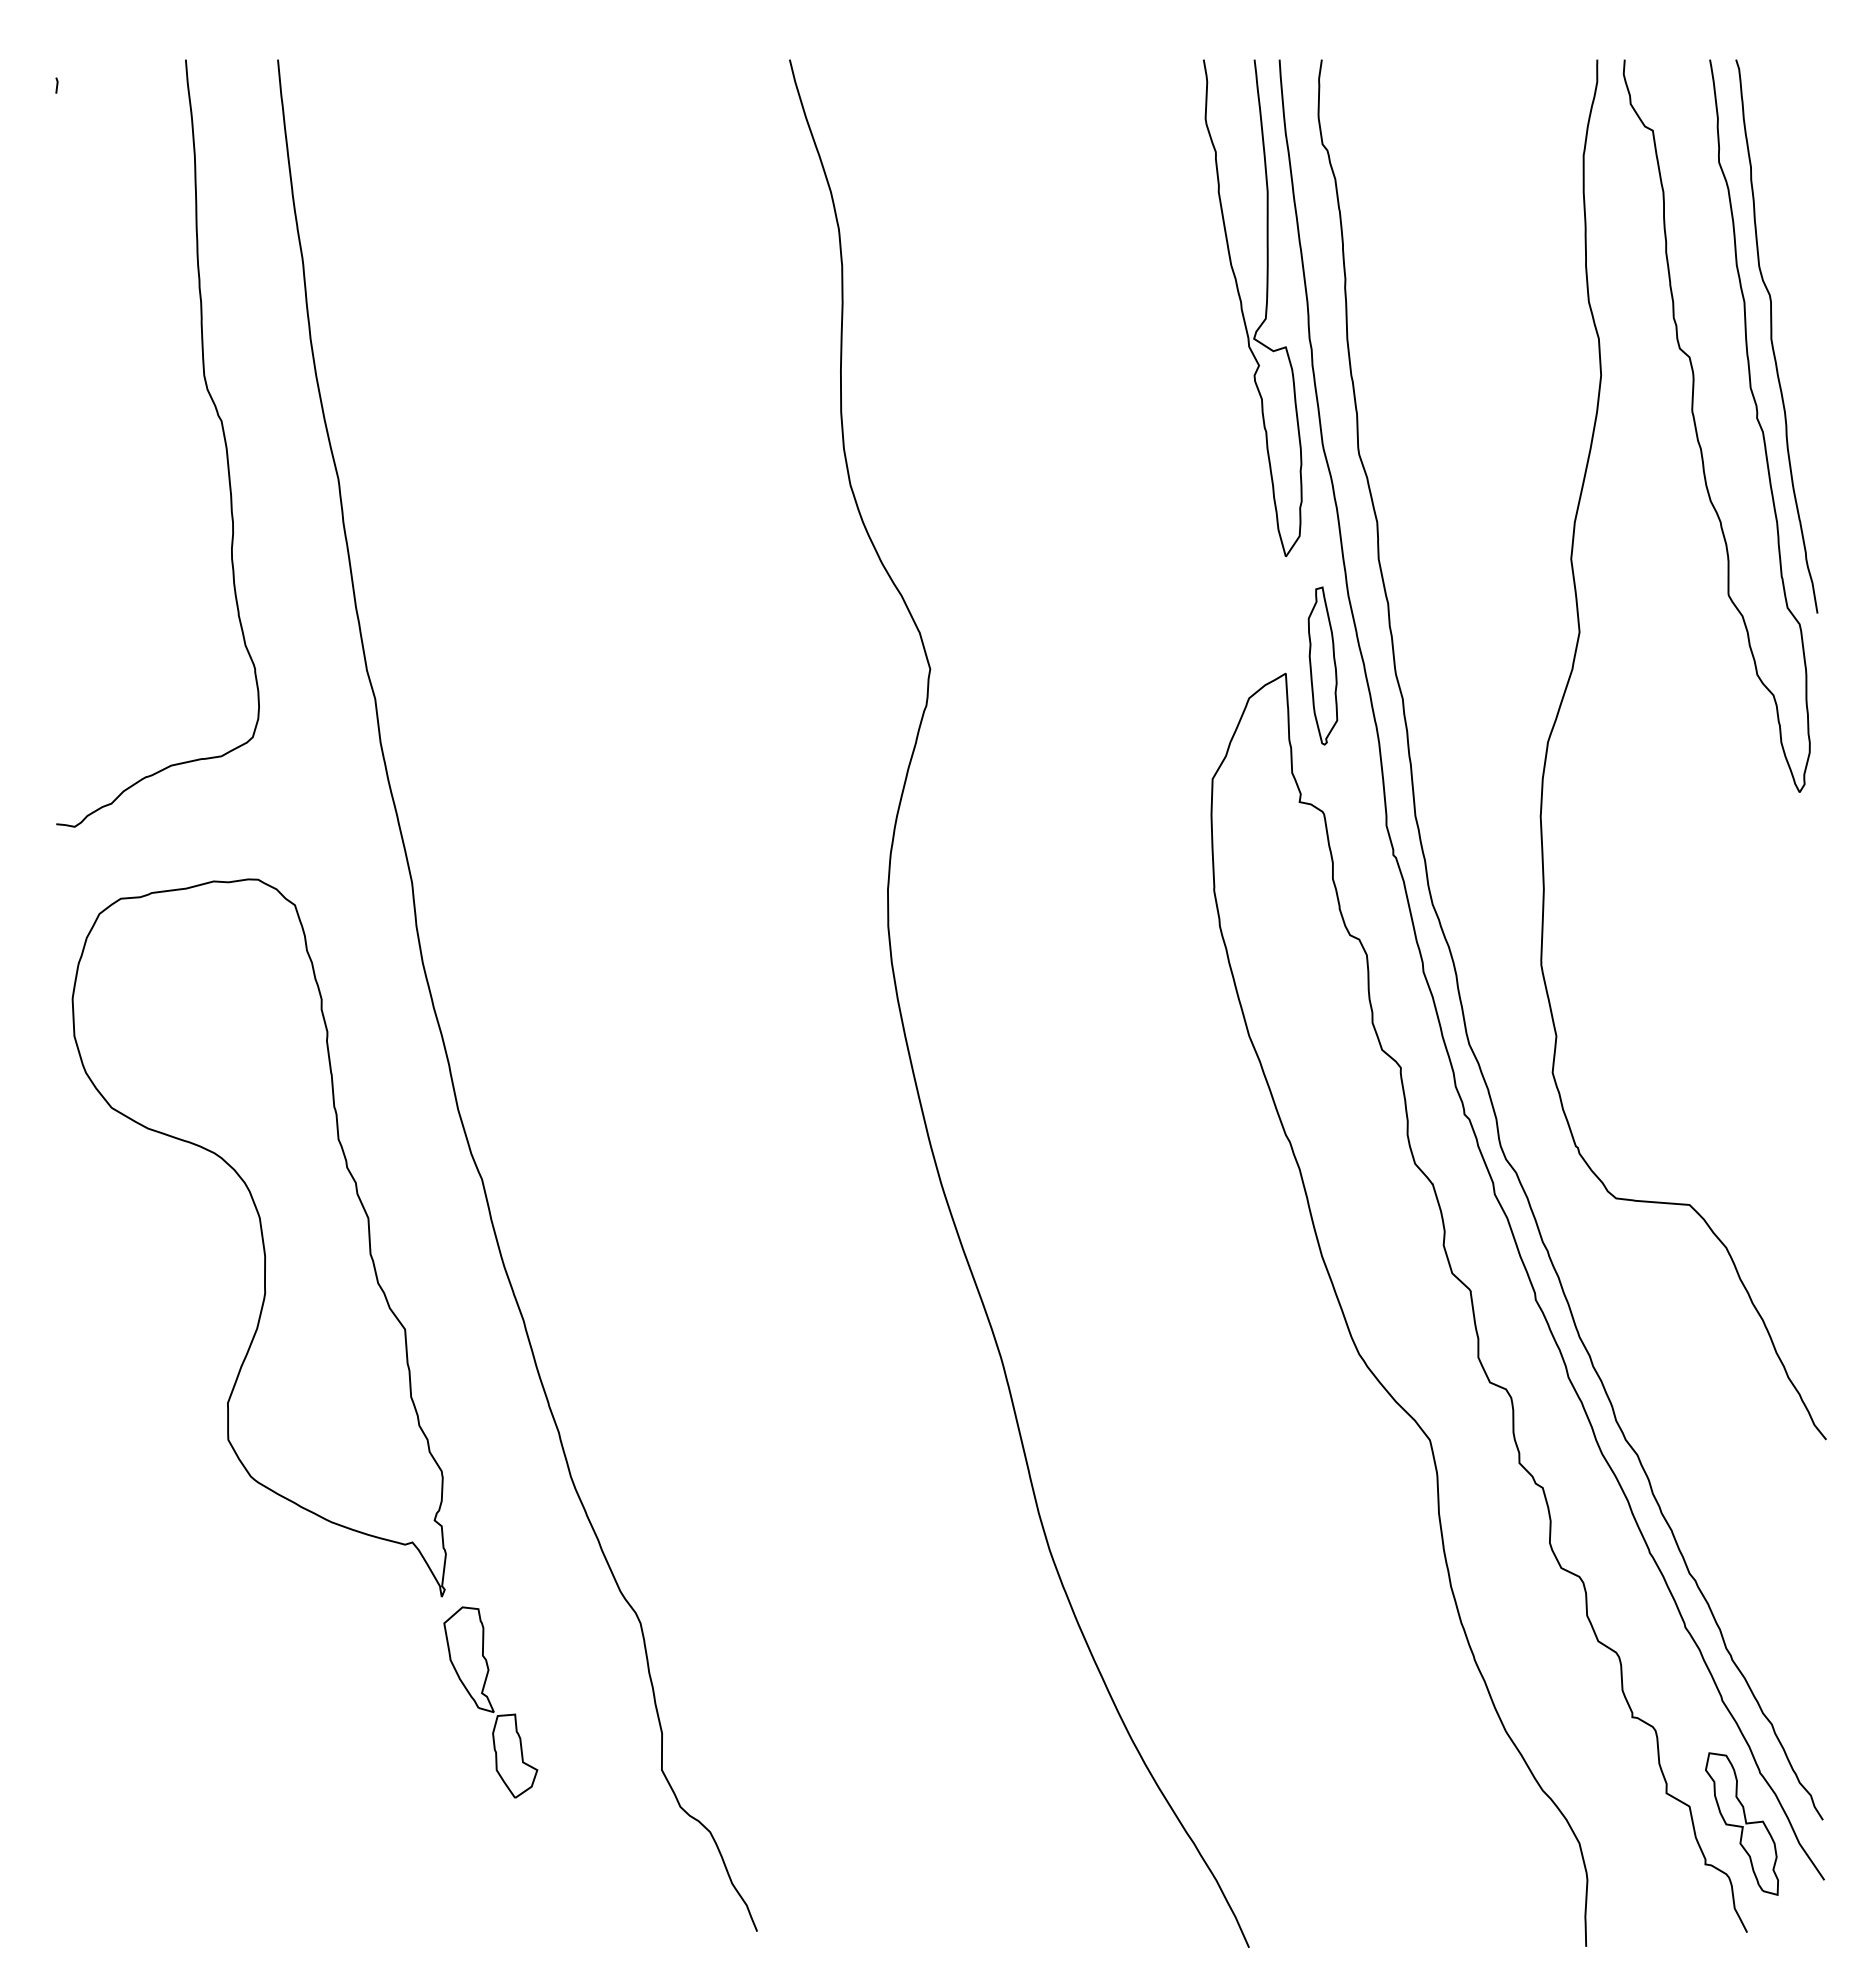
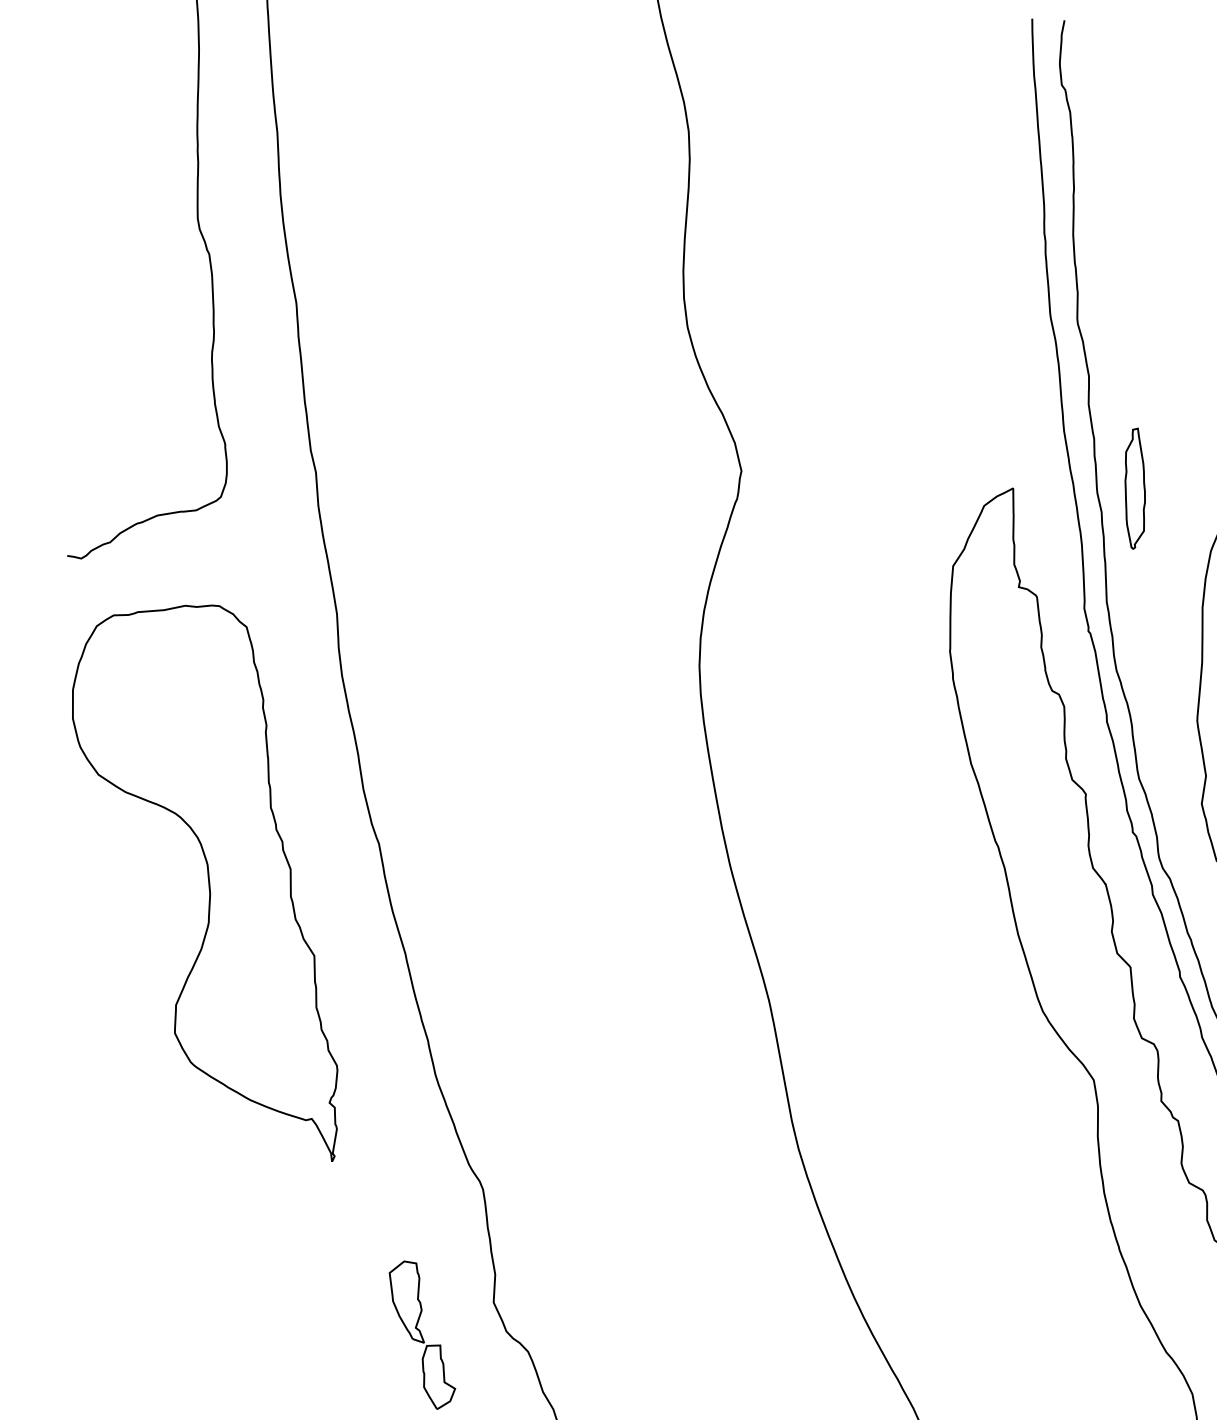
part: (1243, 311) -> (994, 209), removed
part: (1322, 665) -> (1134, 488), moved
part: (490, 1702) -> (421, 1335), moved

